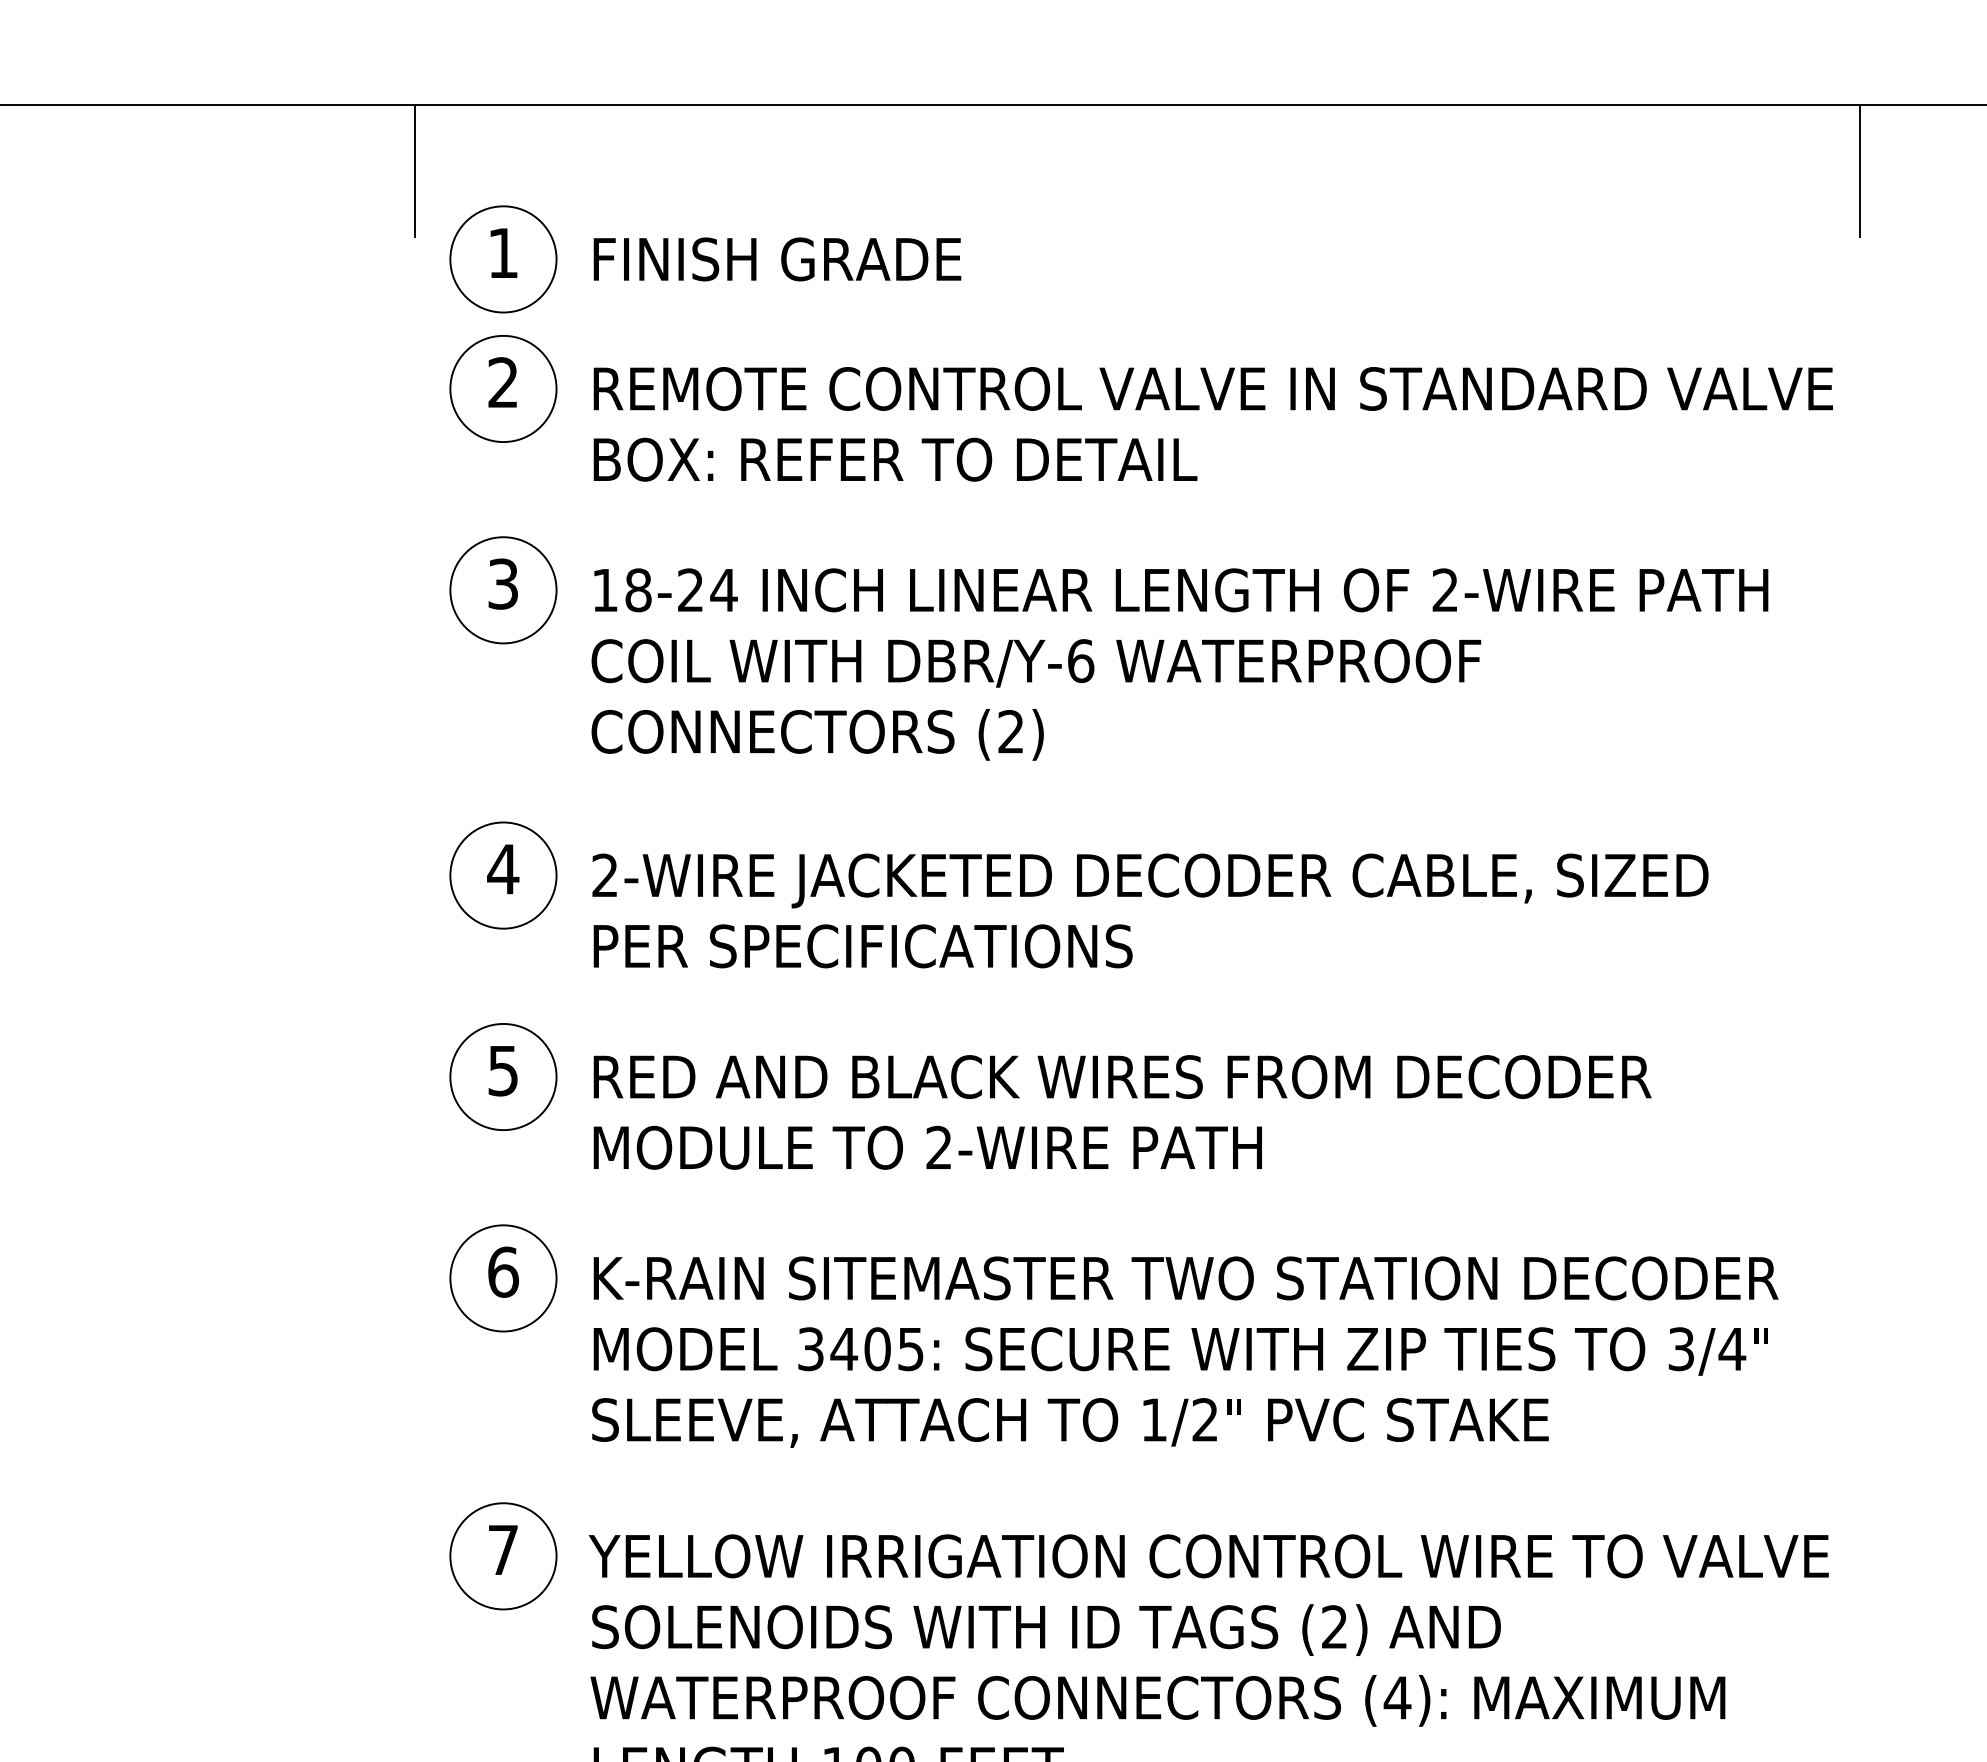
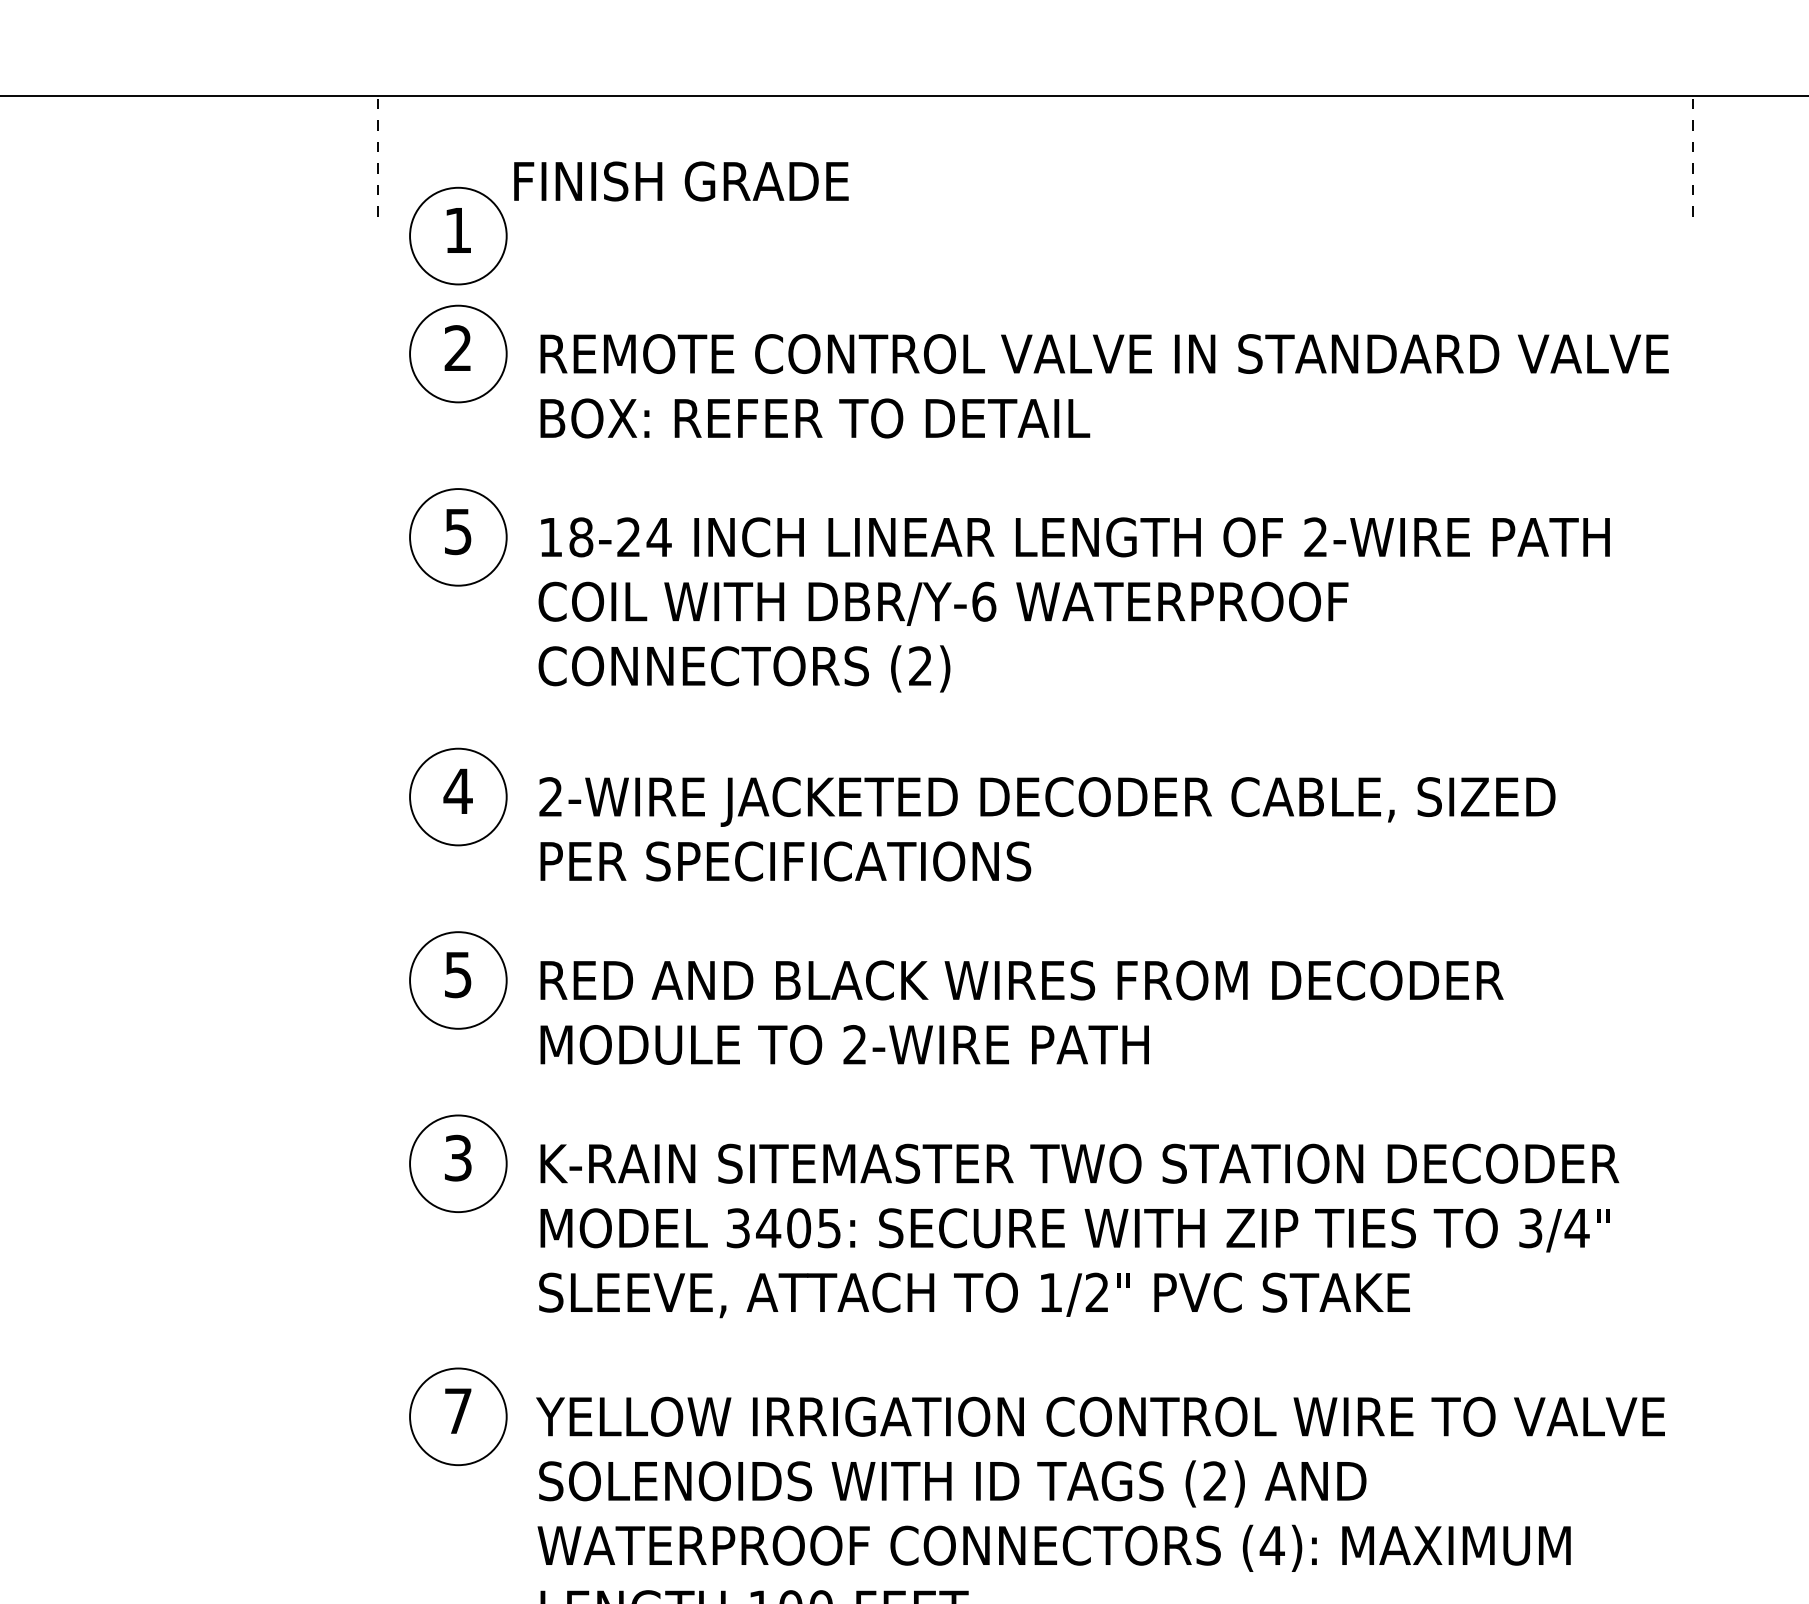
line: (414, 171) -> (377, 156), solid -> dashed
line: (1860, 171) -> (1693, 156), solid -> dashed
text: (777, 259) -> (681, 181), moved
text: (503, 583) -> (458, 531), 3 -> 5
text: (503, 1271) -> (458, 1157), 6 -> 3

